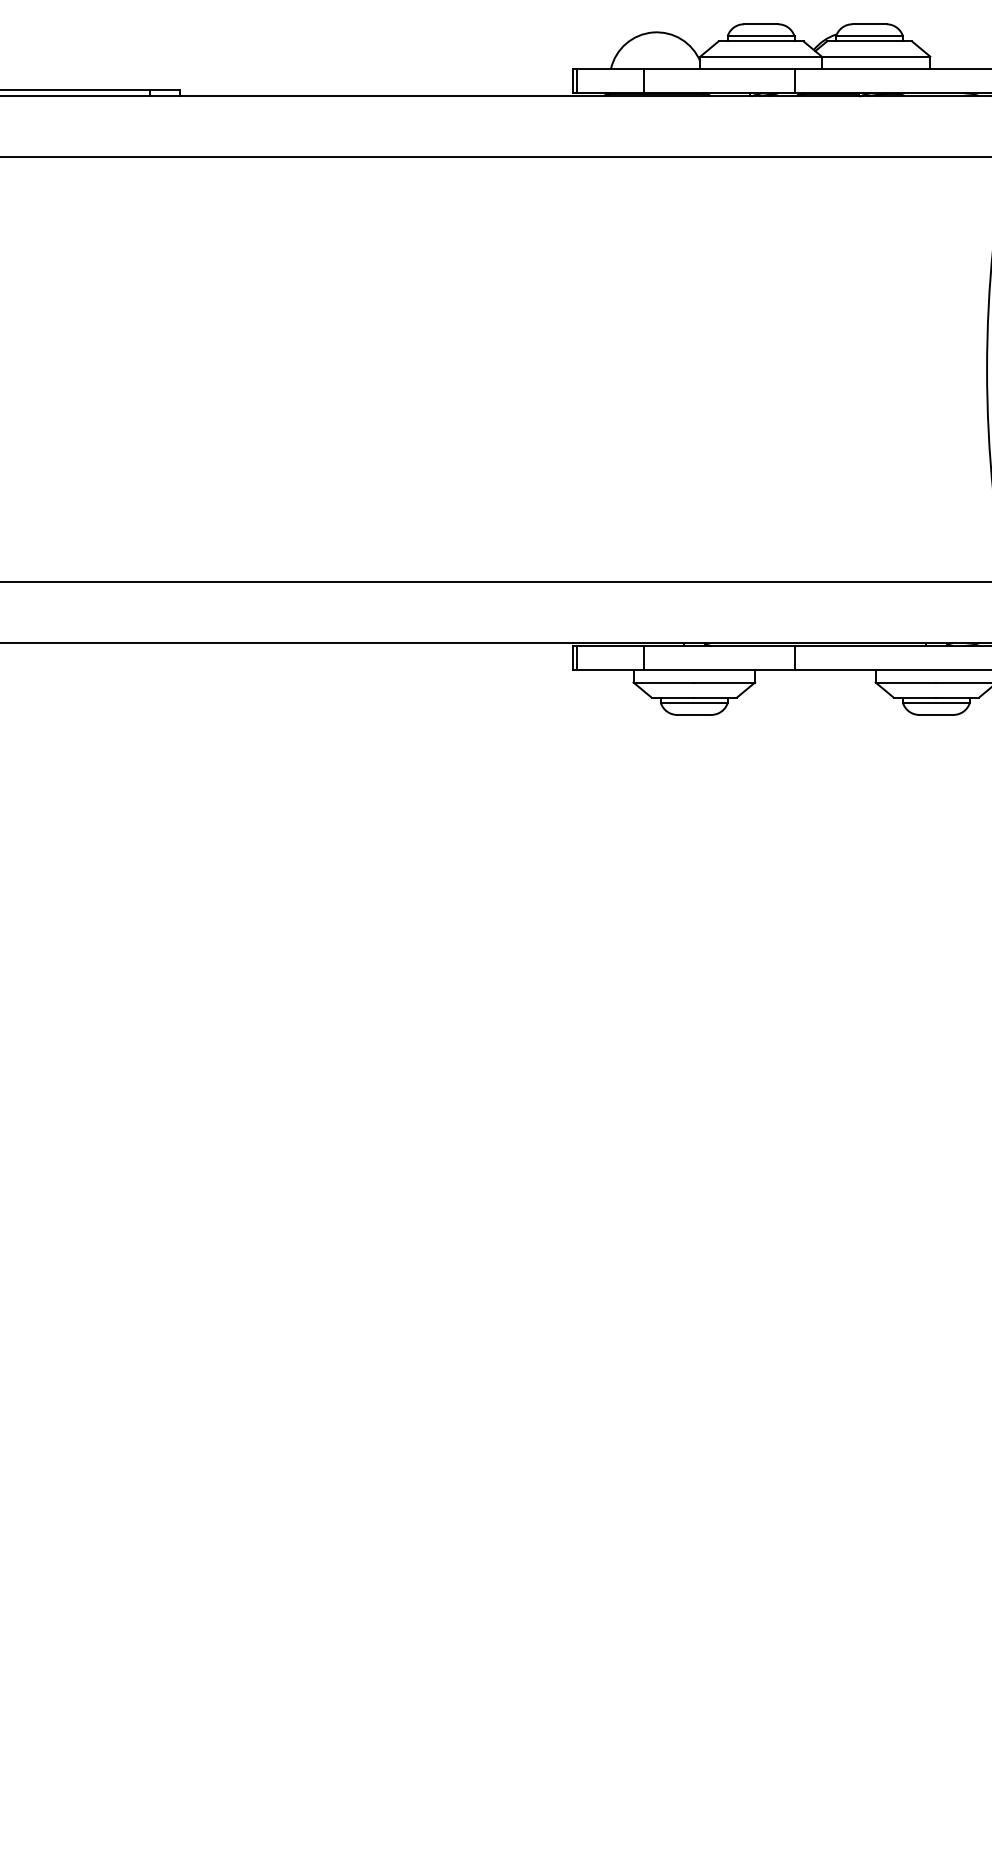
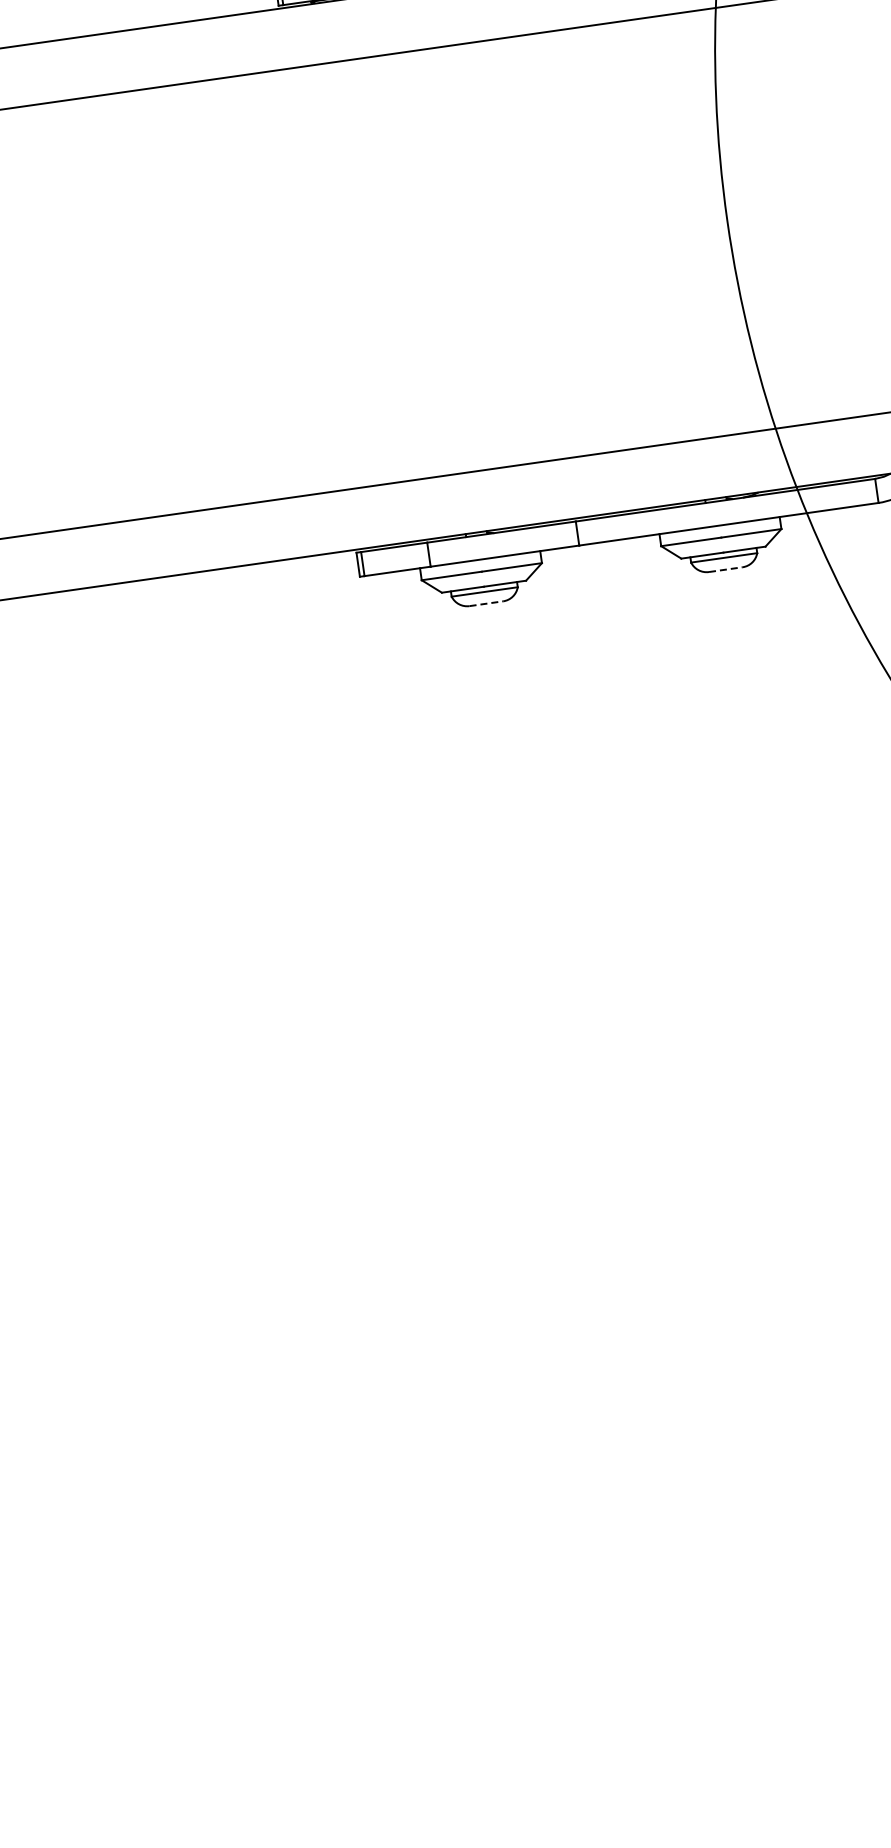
line: (694, 714) -> (486, 603), solid -> dashed
line: (936, 714) -> (725, 569), solid -> dashed

